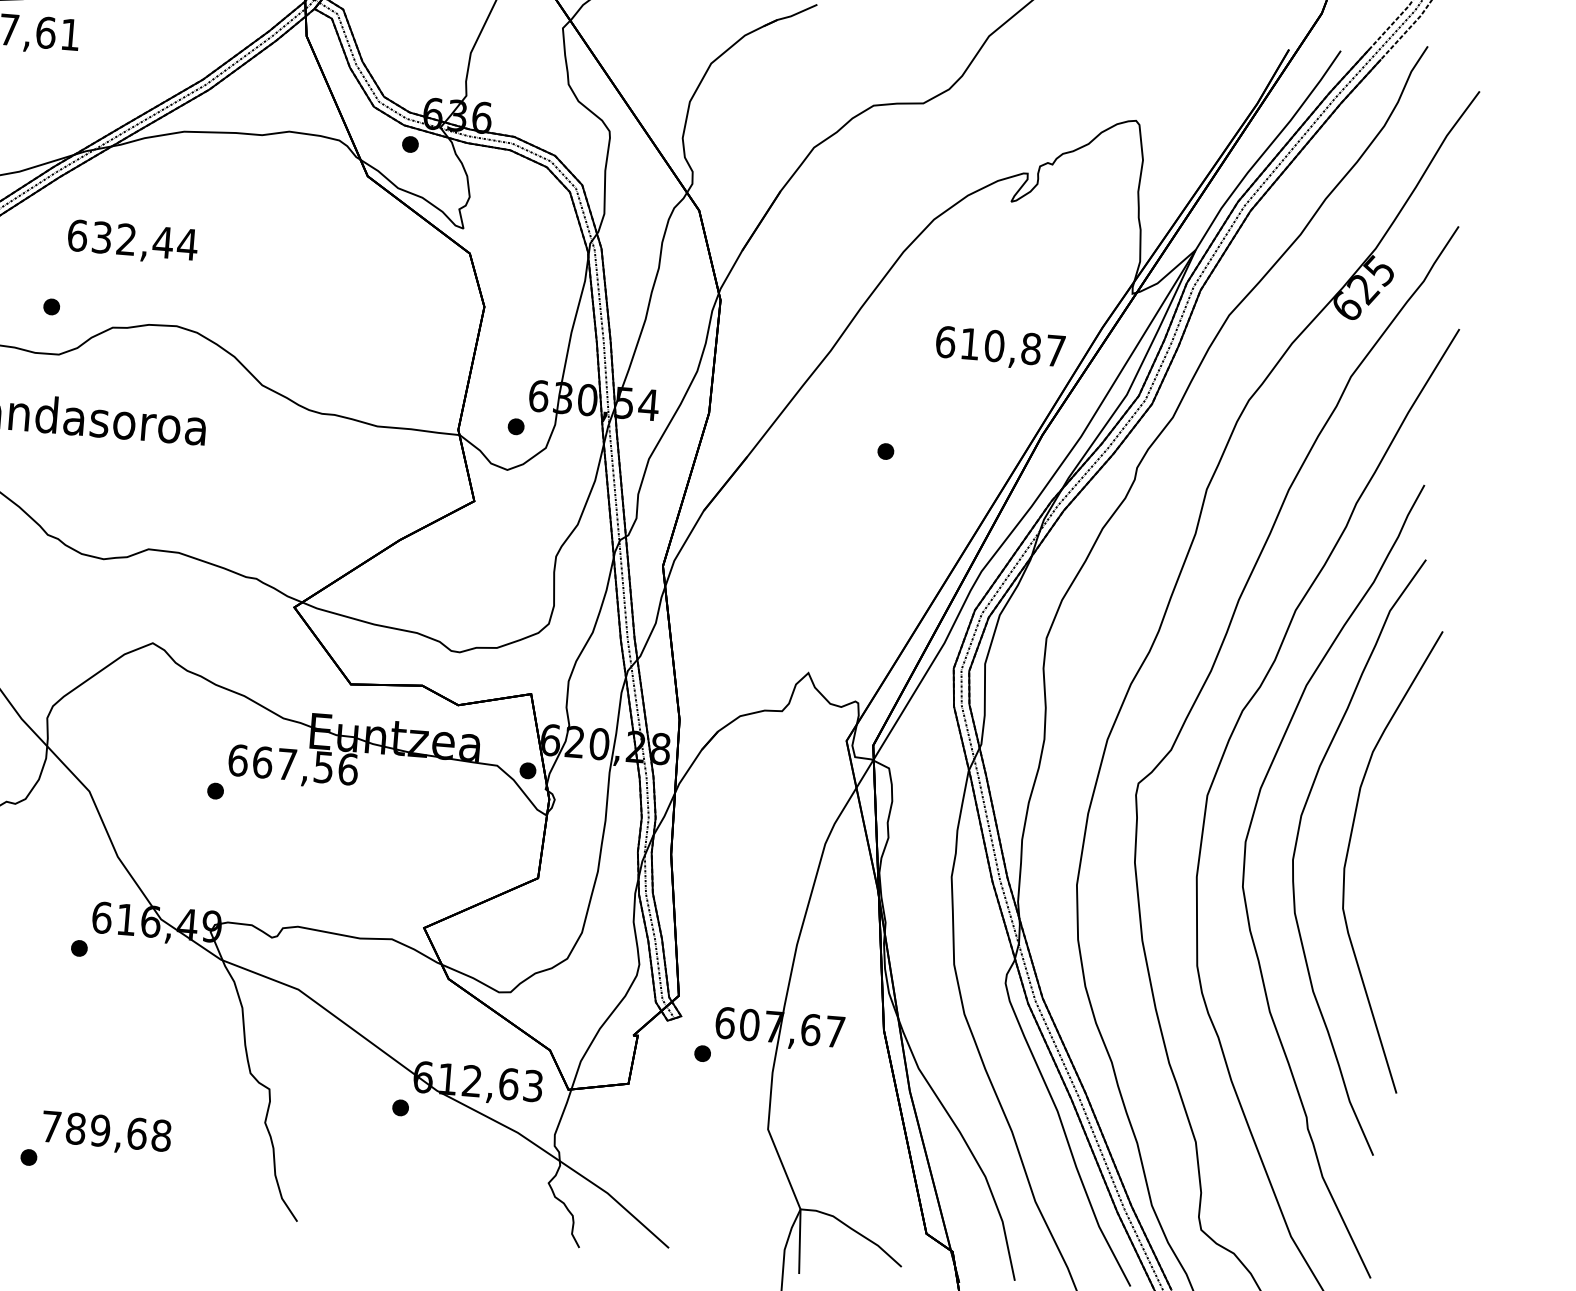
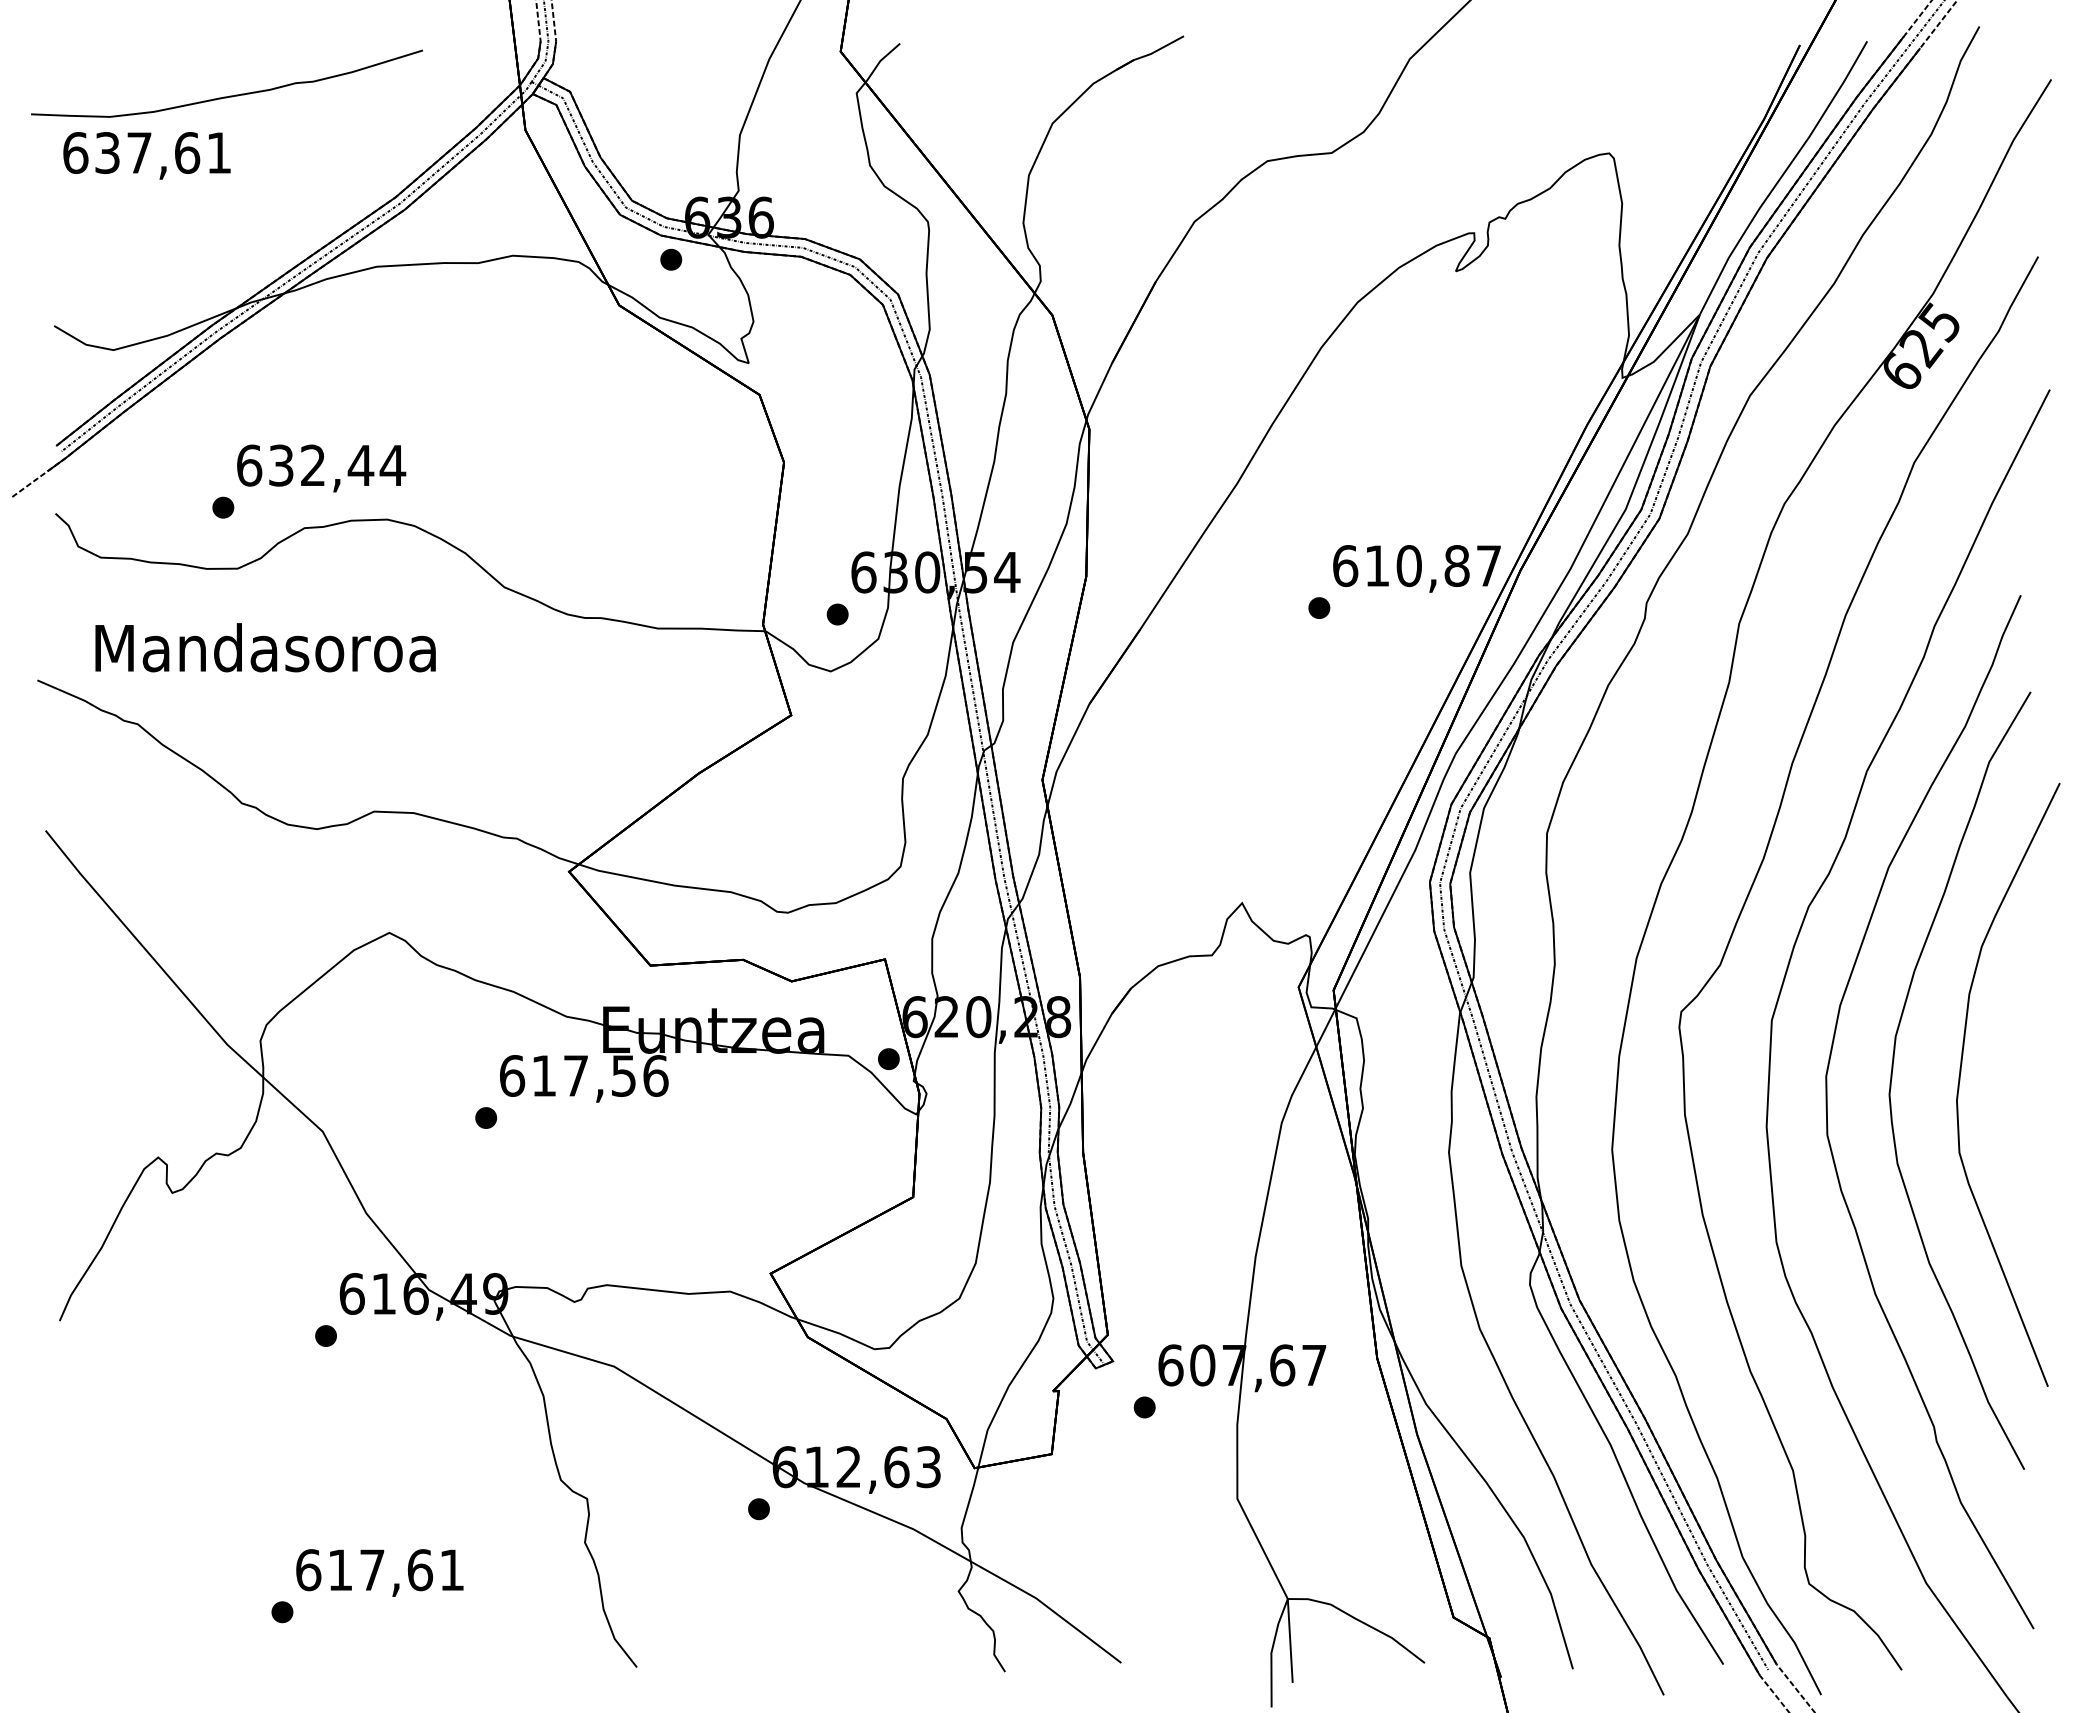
text: (132, 242) -> (321, 468), moved
text: (1000, 348) -> (1416, 568), moved
text: (262, 762) -> (543, 1075), 667,56 -> 617,56
text: (106, 1131) -> (380, 1570), 789,68 -> 617,61

